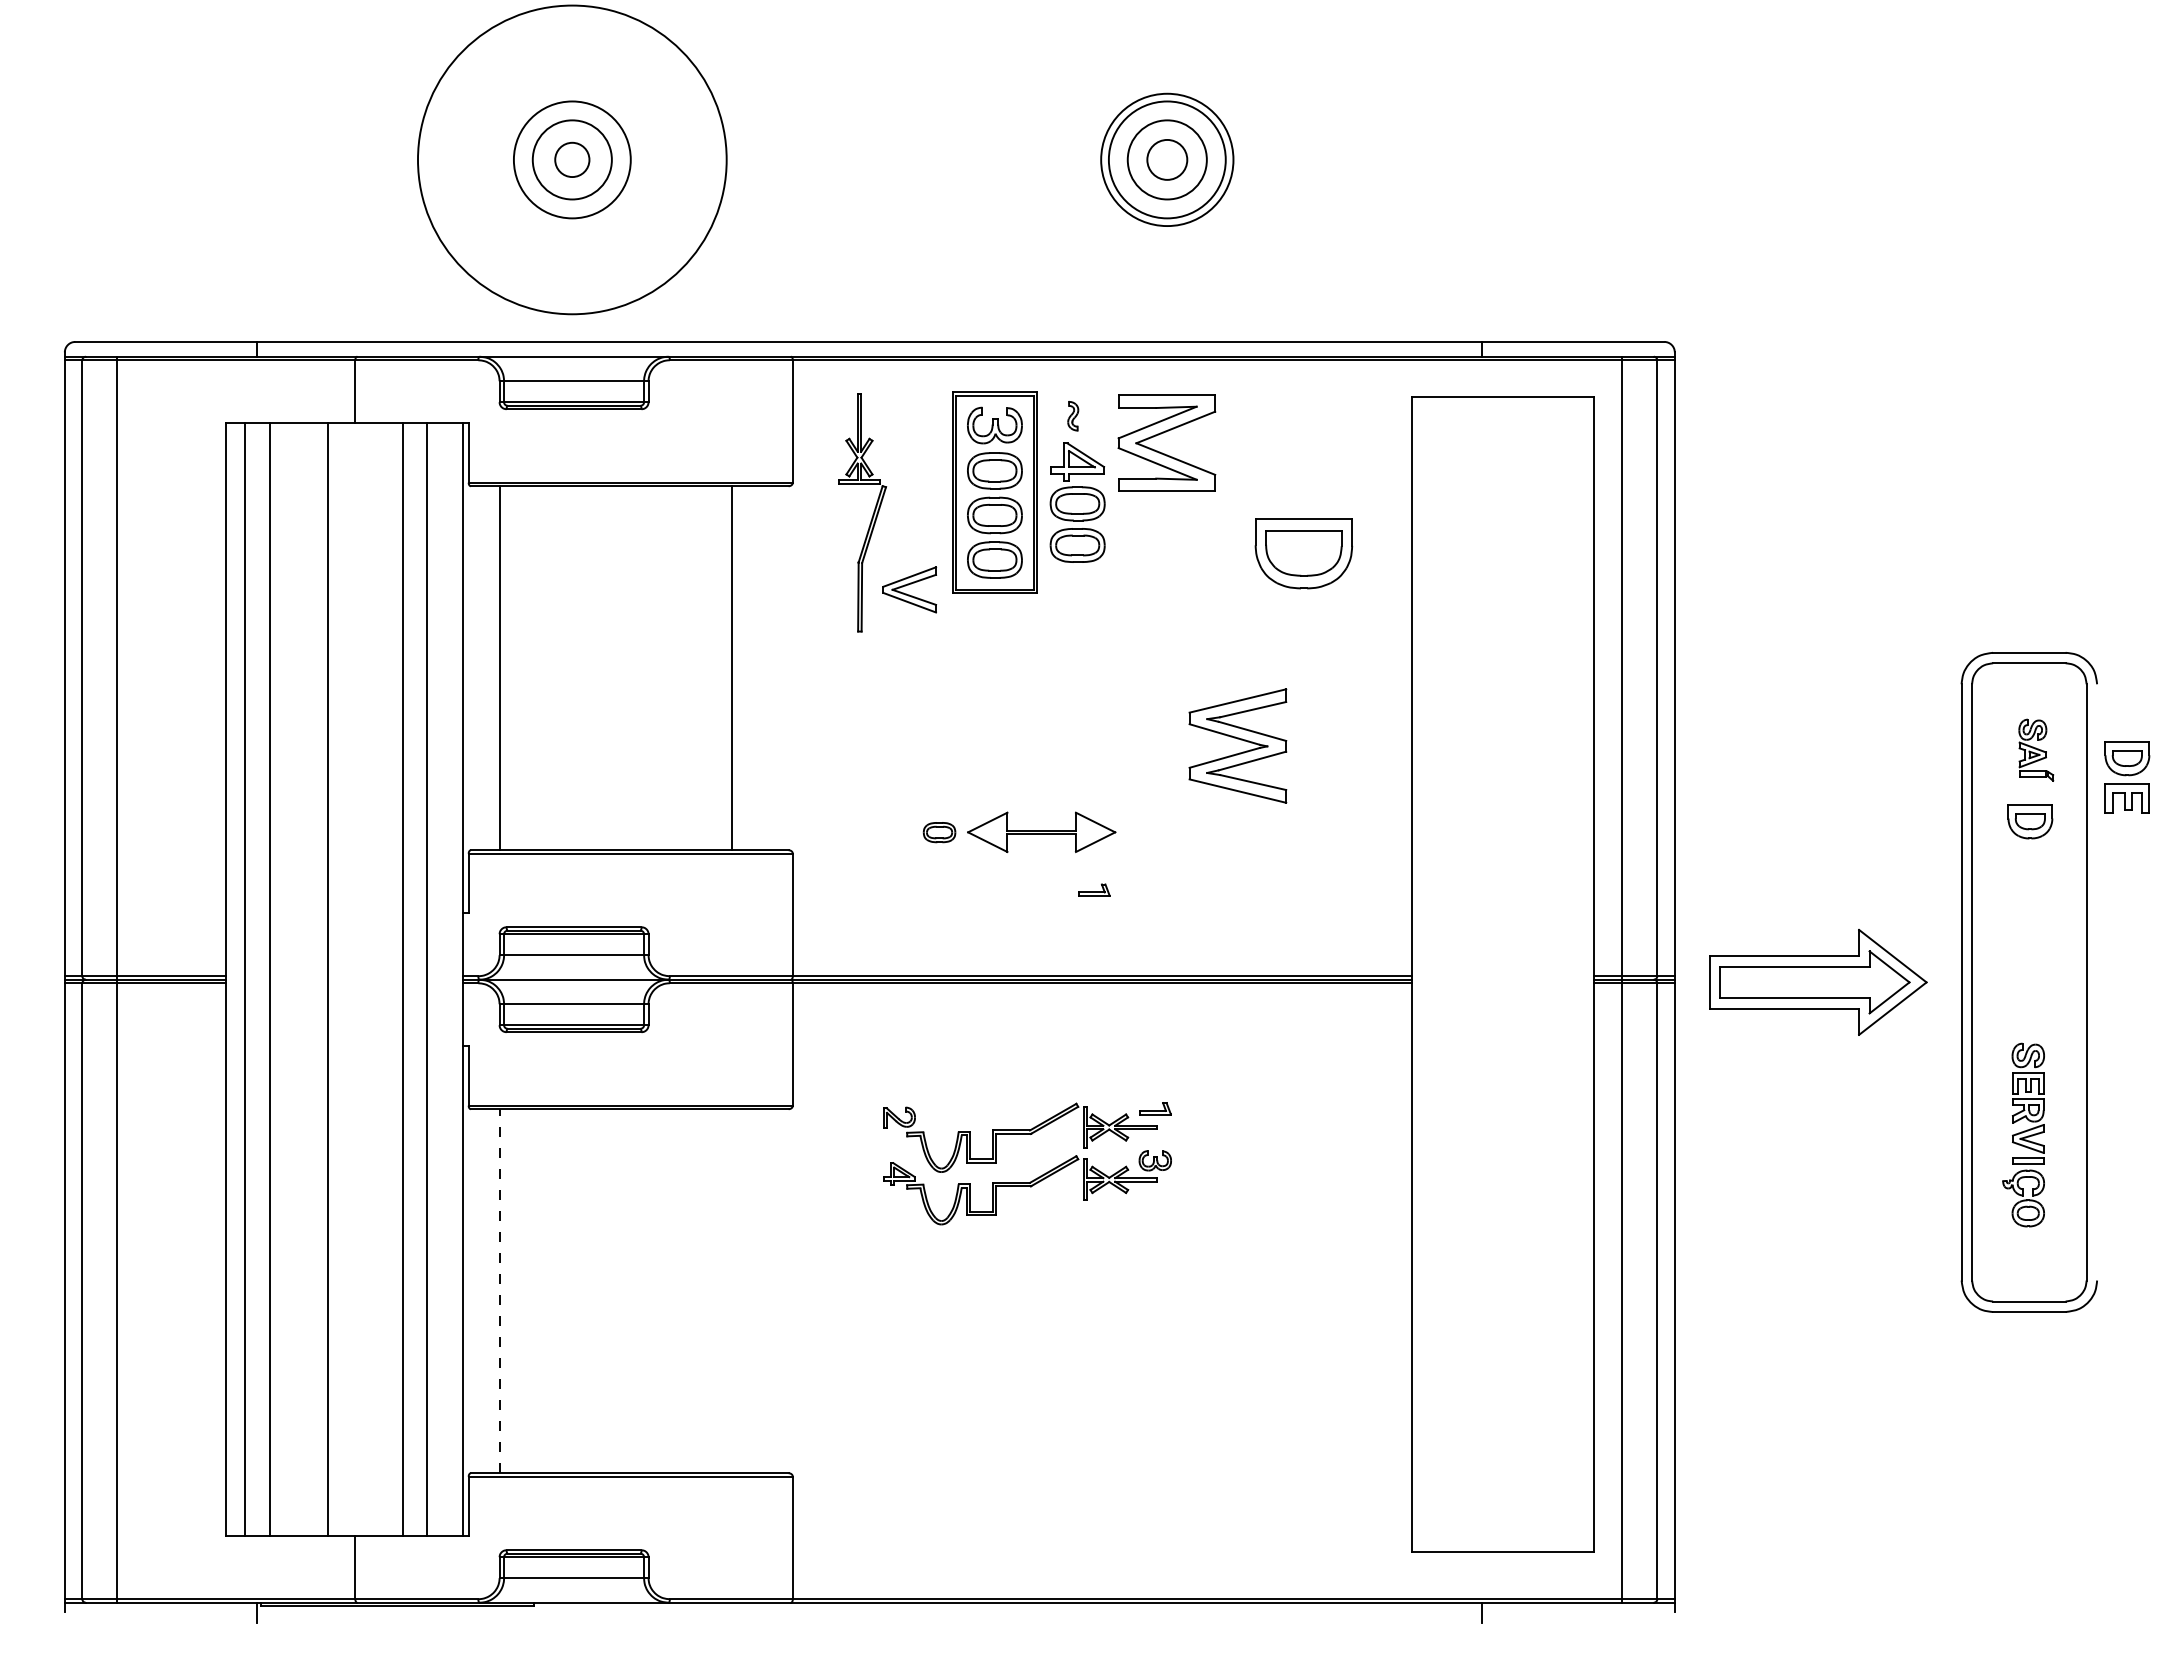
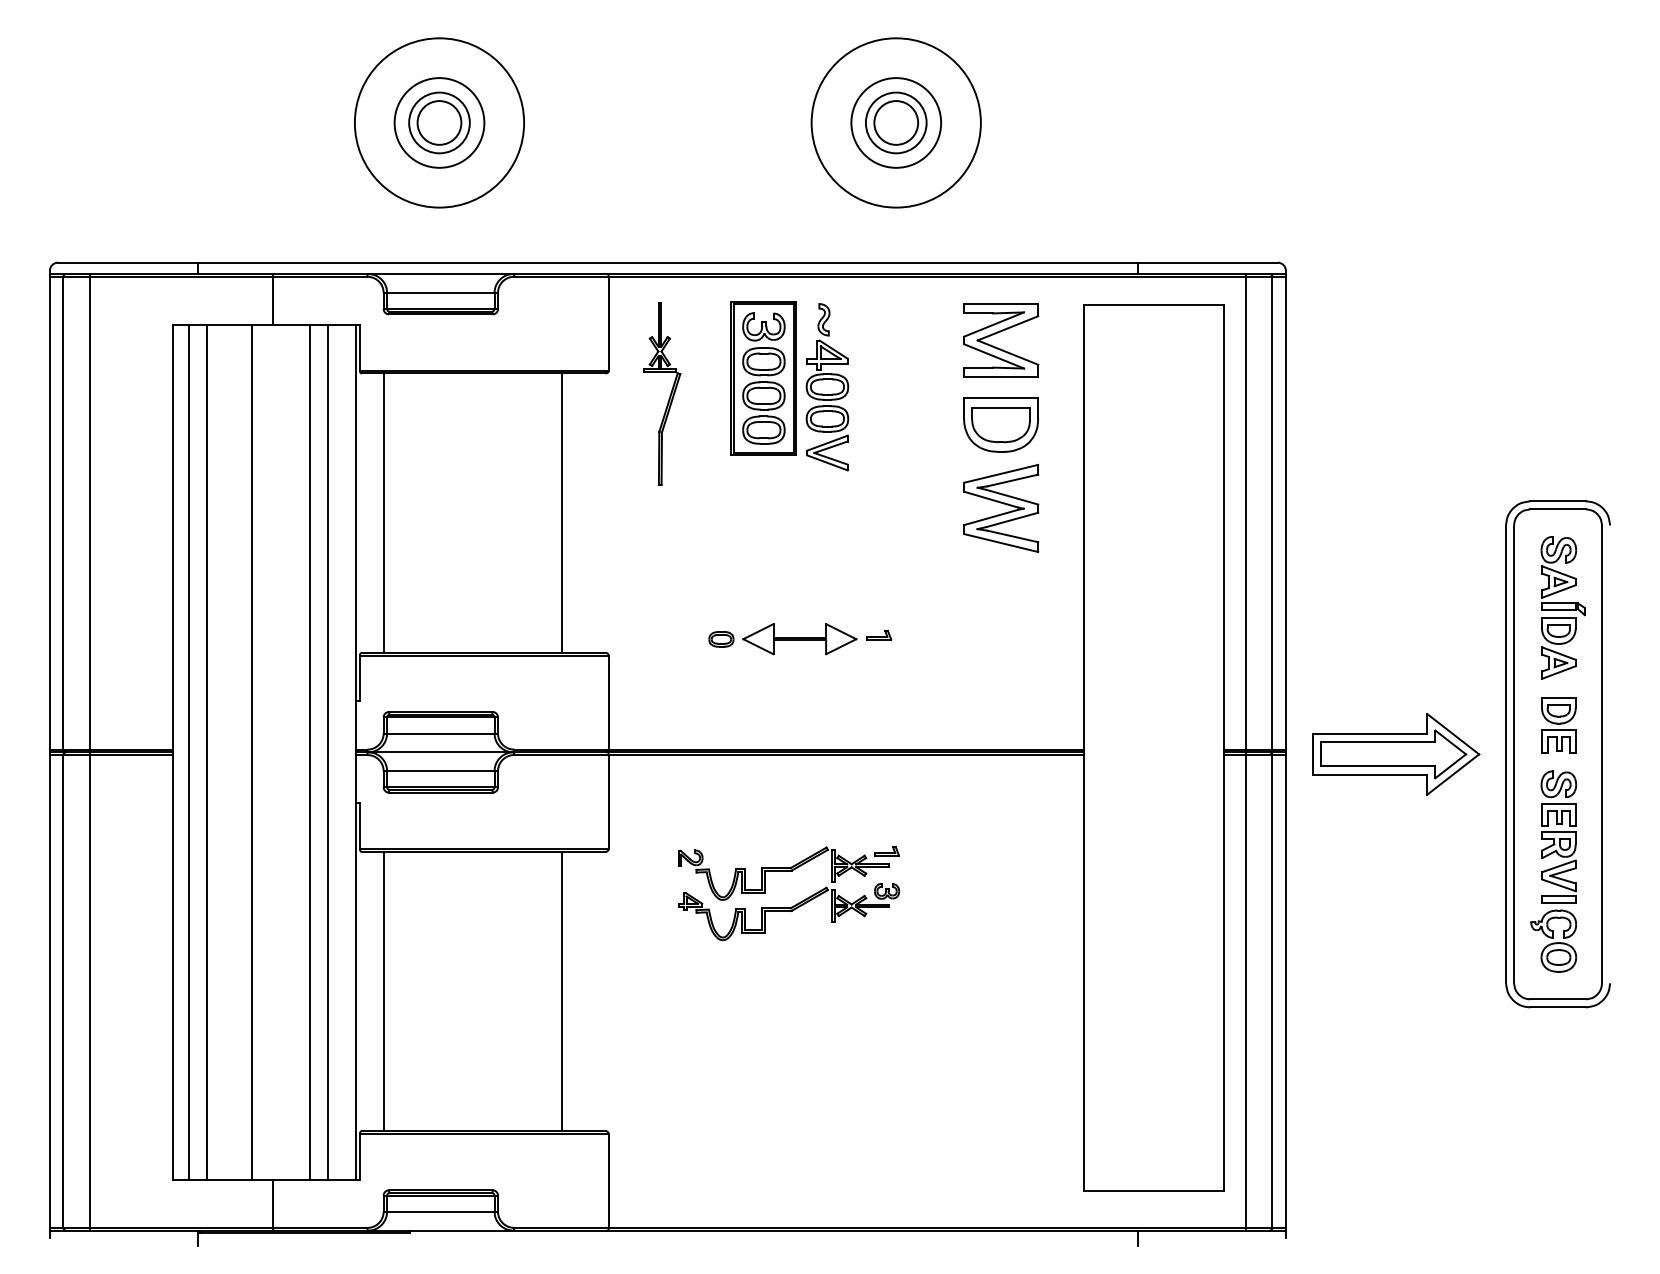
circle: (571, 159) -> (438, 122), size x1.67
circle: (572, 159) -> (439, 122), size x0.71
circle: (1166, 159) -> (895, 122), size x1.43
circle: (1167, 159) -> (896, 122), size x1.67
part: (1073, 415) -> (824, 319), size x1.43
part: (1161, 434) -> (996, 333), moved
part: (909, 589) -> (827, 452), moved
part: (1237, 745) -> (1000, 508), moved
part: (2036, 750) -> (1563, 576), size x1.67
part: (2127, 777) -> (1558, 725), moved
part: (2030, 862) -> (1558, 662), added
part: (1094, 889) -> (879, 634), moved
part: (2023, 1134) -> (1553, 871), size x1.43
line: (499, 1291) -> (383, 991), dashed -> solid
line: (731, 1291) -> (561, 991), added

